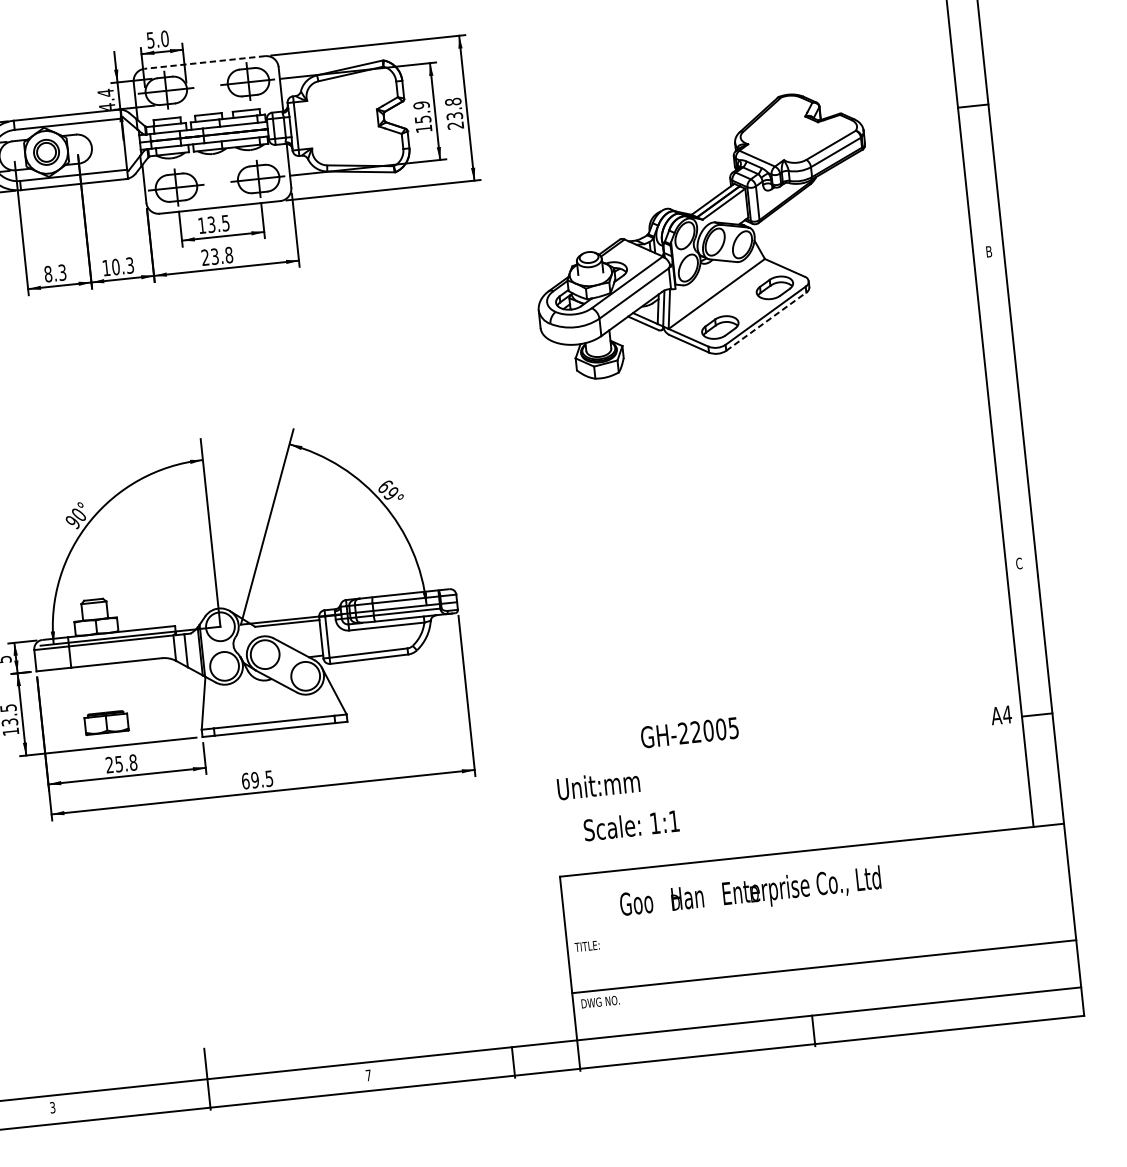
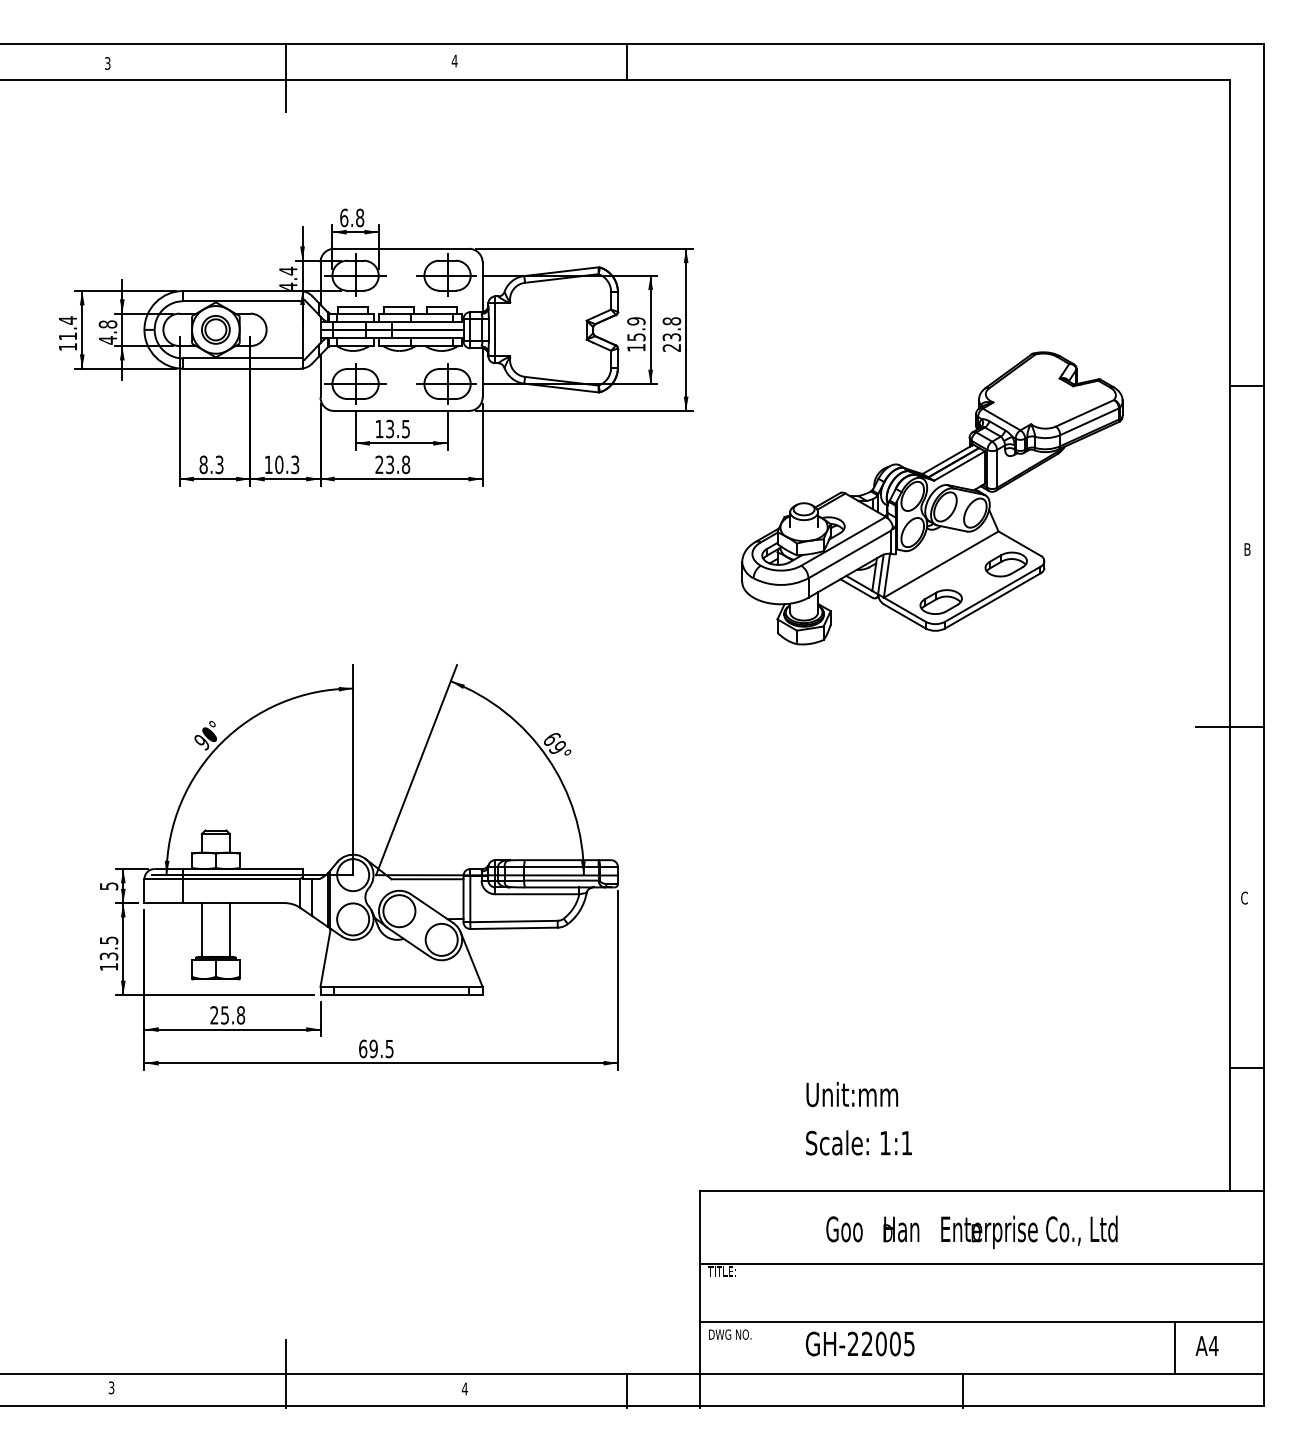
text: (158, 39) -> (352, 217), 5.0 -> 6.8
line: (204, 62) -> (401, 248), dashed -> solid
line: (766, 321) -> (993, 600), dashed -> solid
line: (989, 412) -> (1229, 727), added
line: (115, 686) -> (229, 929), added
line: (90, 689) -> (201, 929), added
text: (1000, 714) -> (1206, 1345), moved
text: (689, 732) -> (859, 1343), moved
text: (598, 785) -> (852, 1094), moved
text: (631, 825) -> (858, 1142), moved
text: (750, 893) -> (971, 1232), moved
line: (818, 914) -> (981, 1263), added
line: (999, 971) -> (1175, 1347), added
text: (368, 1075) -> (464, 1388), 7 -> 4

